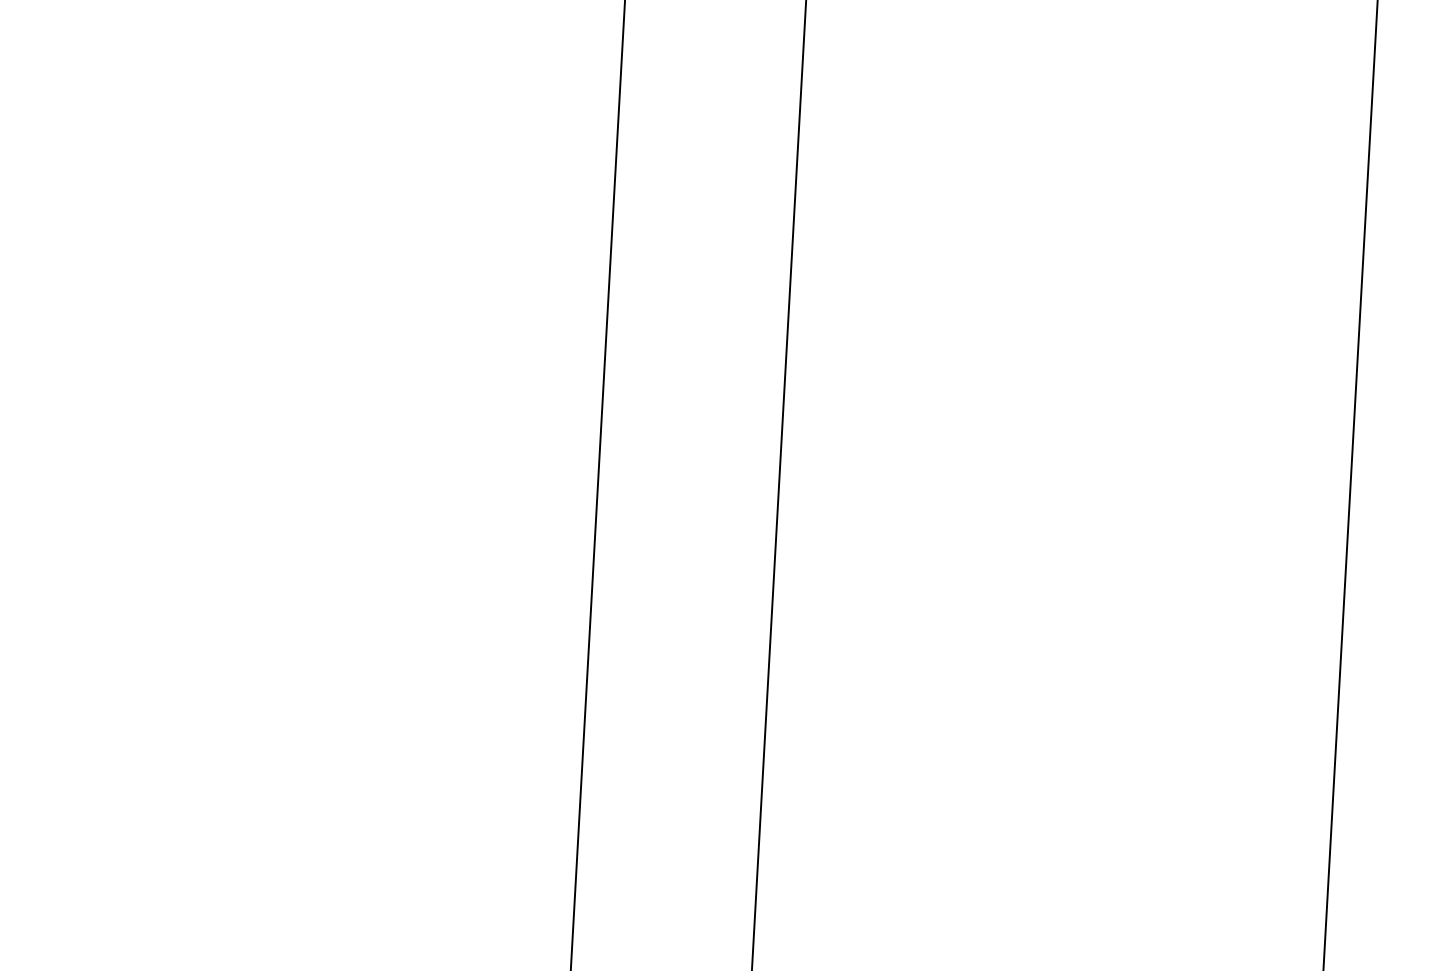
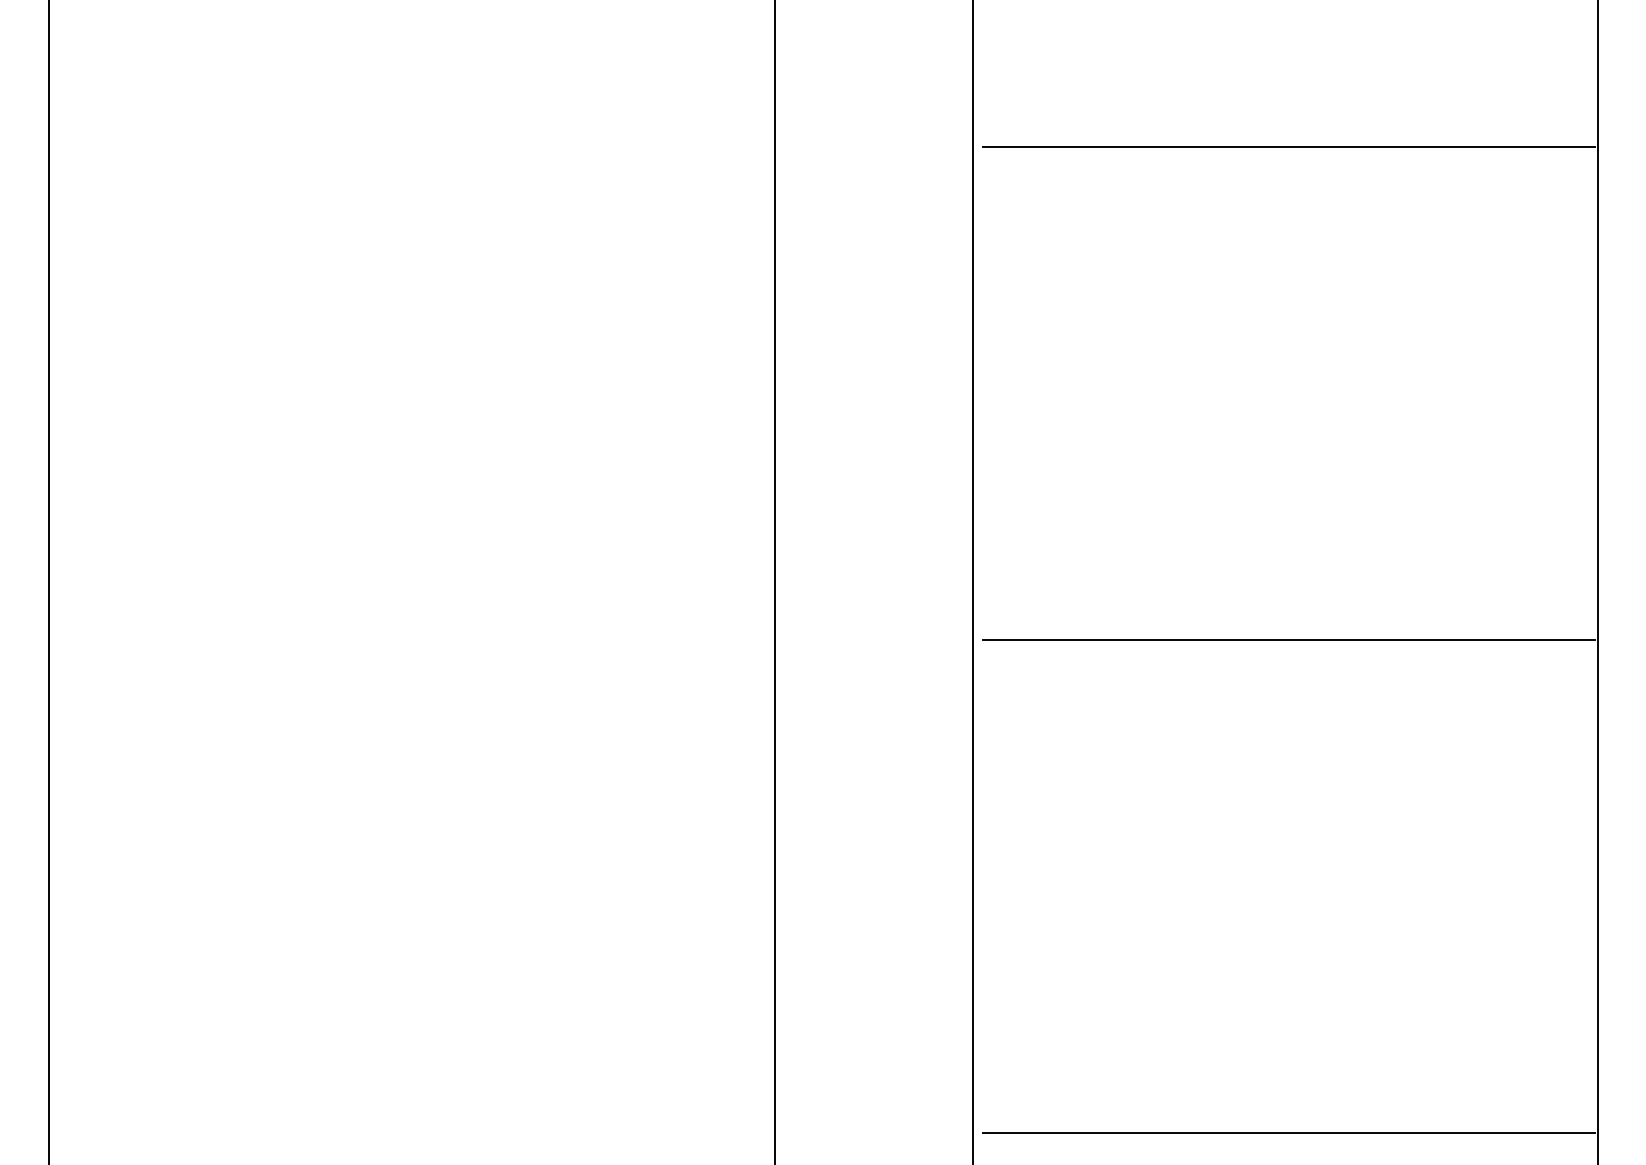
line: (1093, 34) -> (1289, 147), added
line: (1068, 482) -> (1289, 639), added
line: (1043, 932) -> (1289, 1132), added

